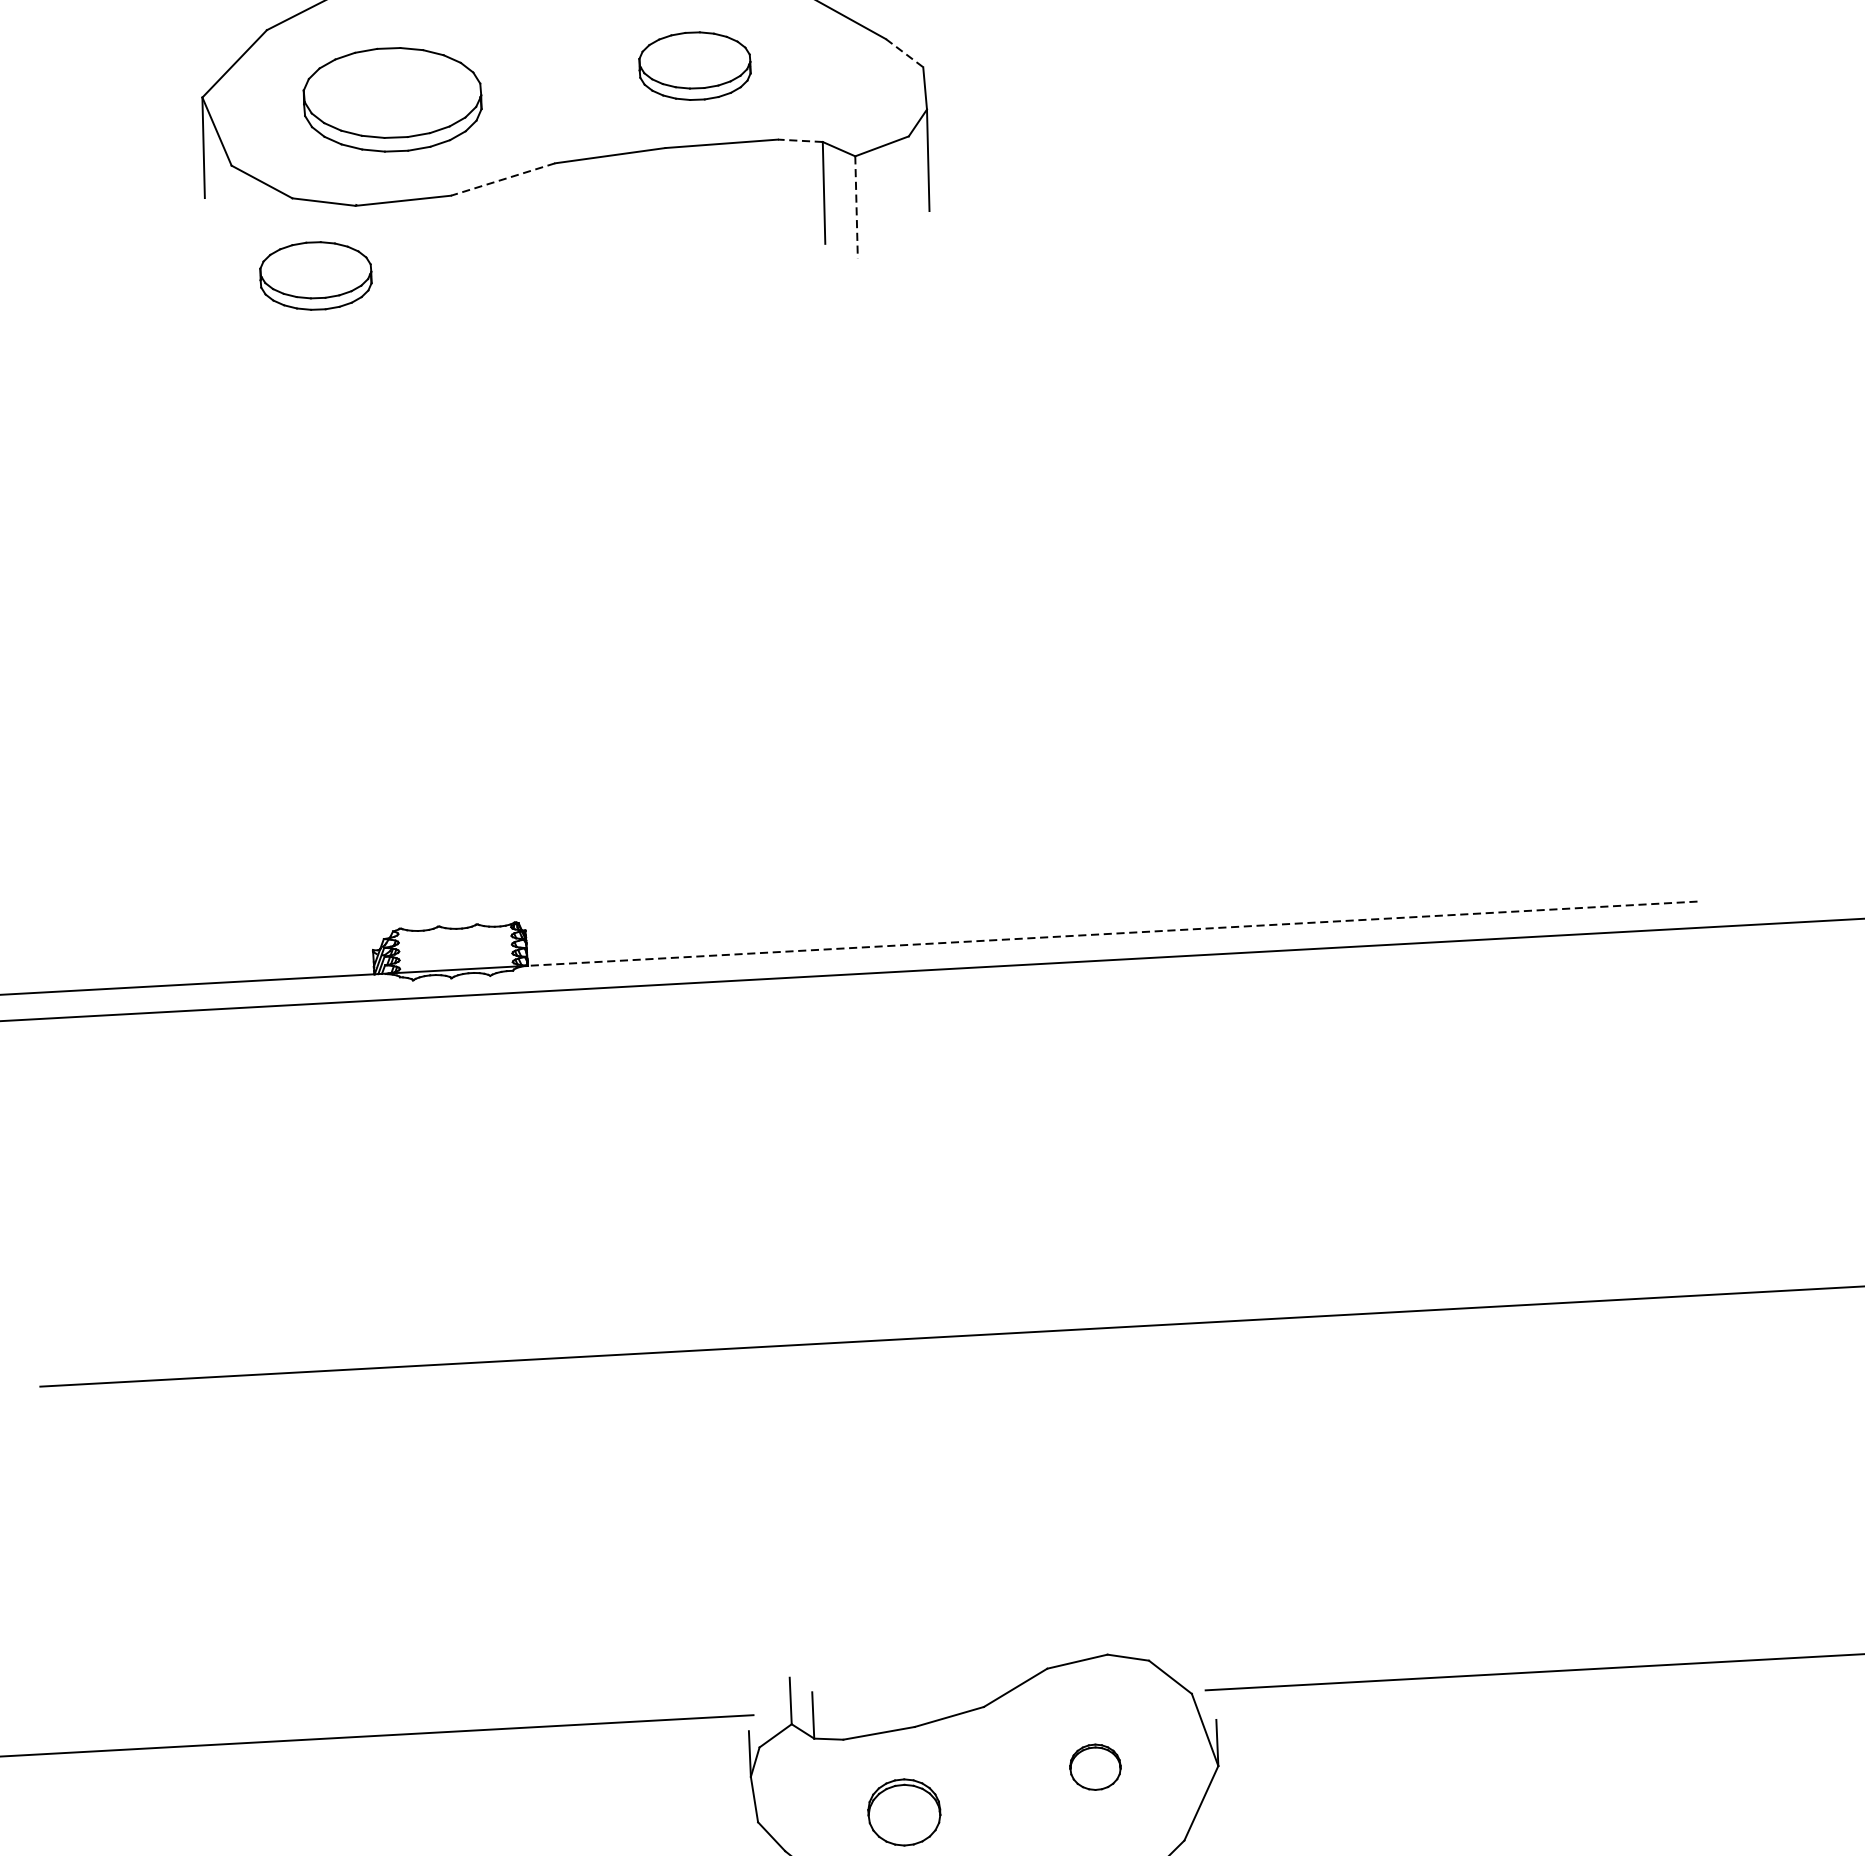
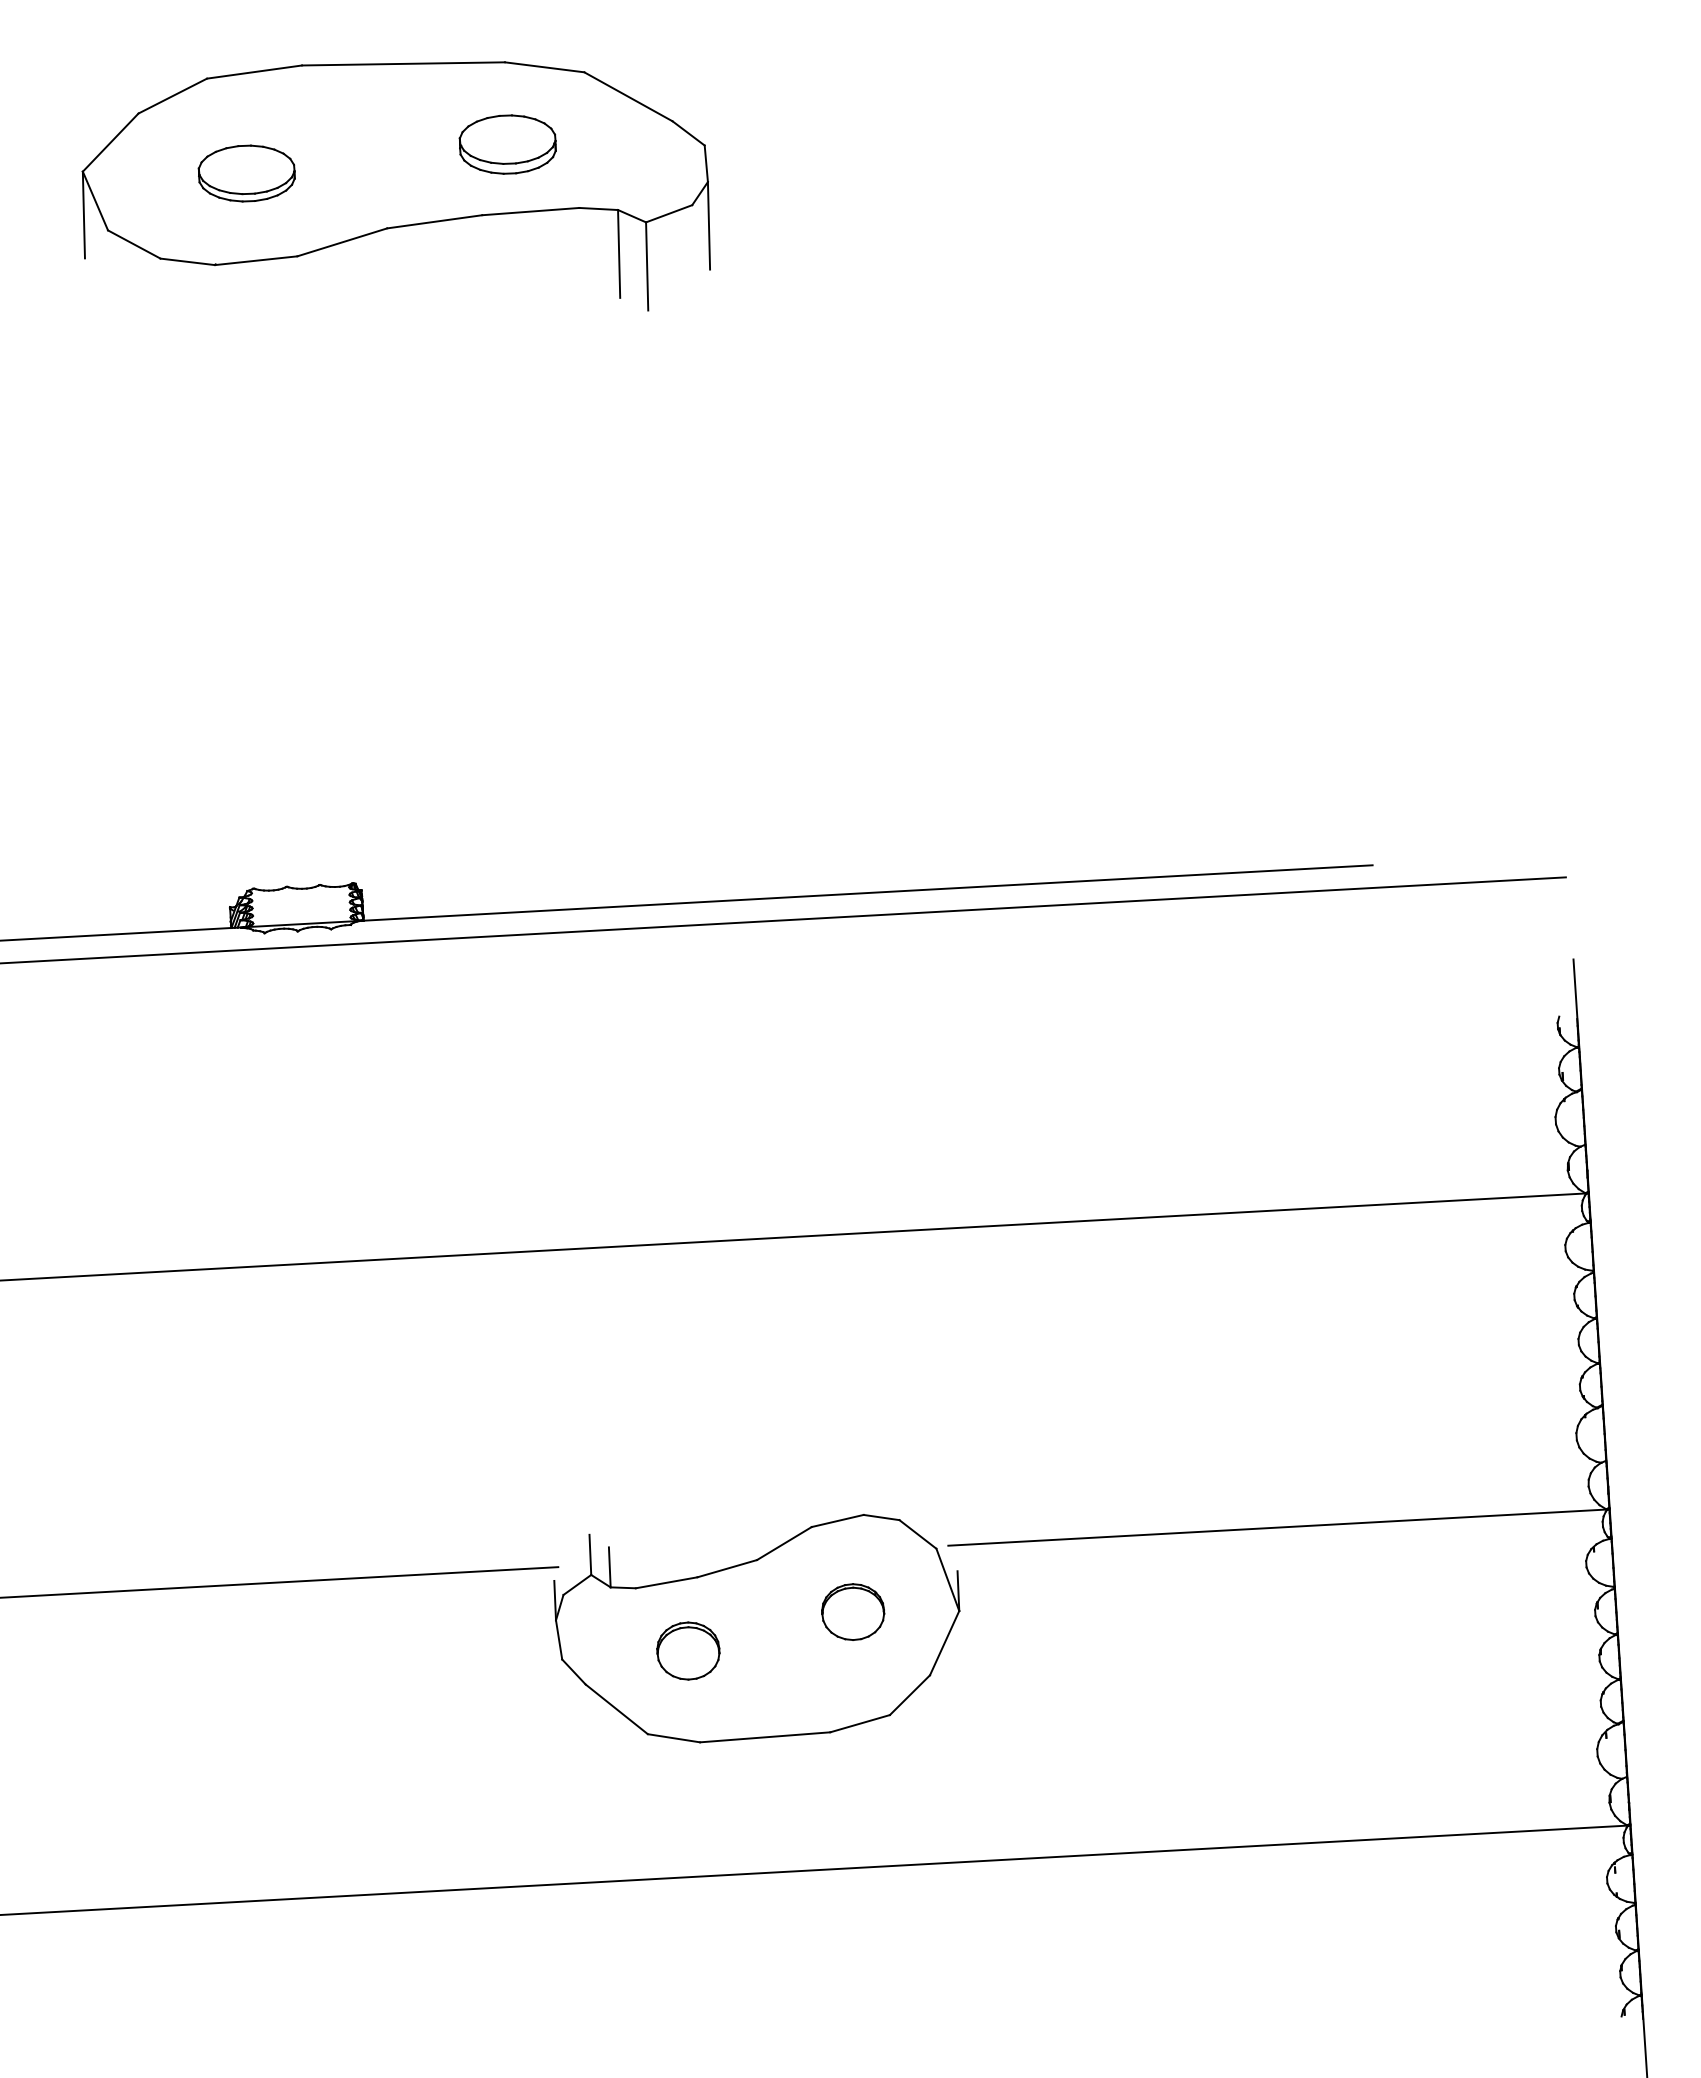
line: (905, 53) -> (689, 133), dashed -> solid
part: (392, 99) -> (246, 173), size x0.62
line: (800, 140) -> (598, 208), dashed -> solid
line: (502, 179) -> (341, 242), dashed -> solid
line: (856, 207) -> (647, 266), dashed -> solid
part: (315, 275) -> (180, 325), removed
line: (1111, 934) -> (867, 893), dashed -> solid
part: (1095, 1766) -> (853, 1611), size x1.43

